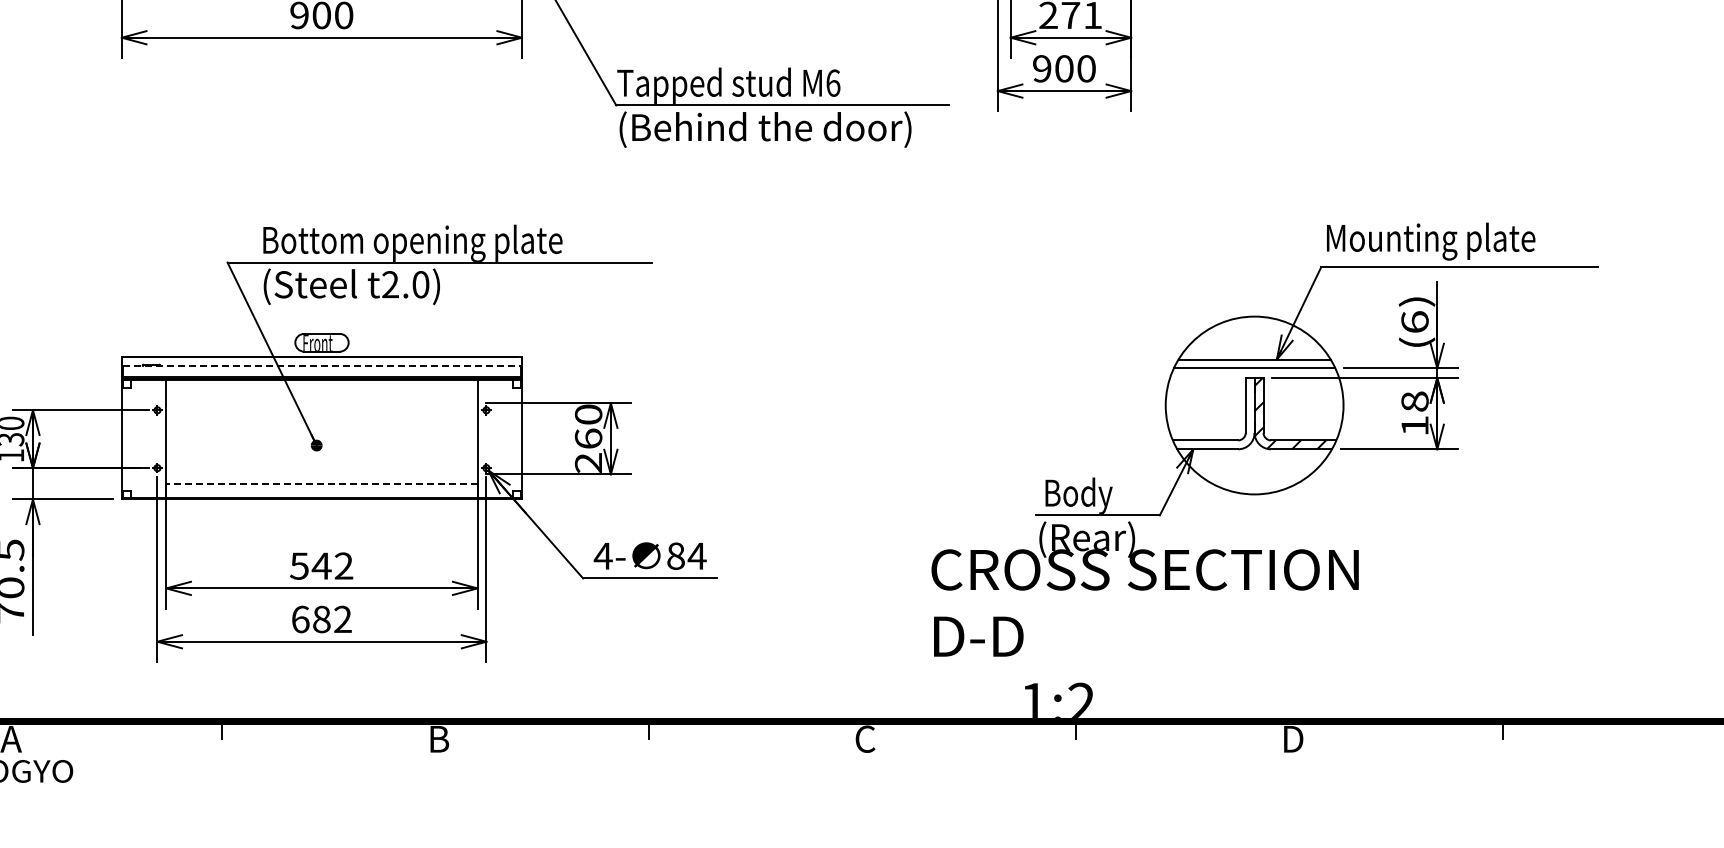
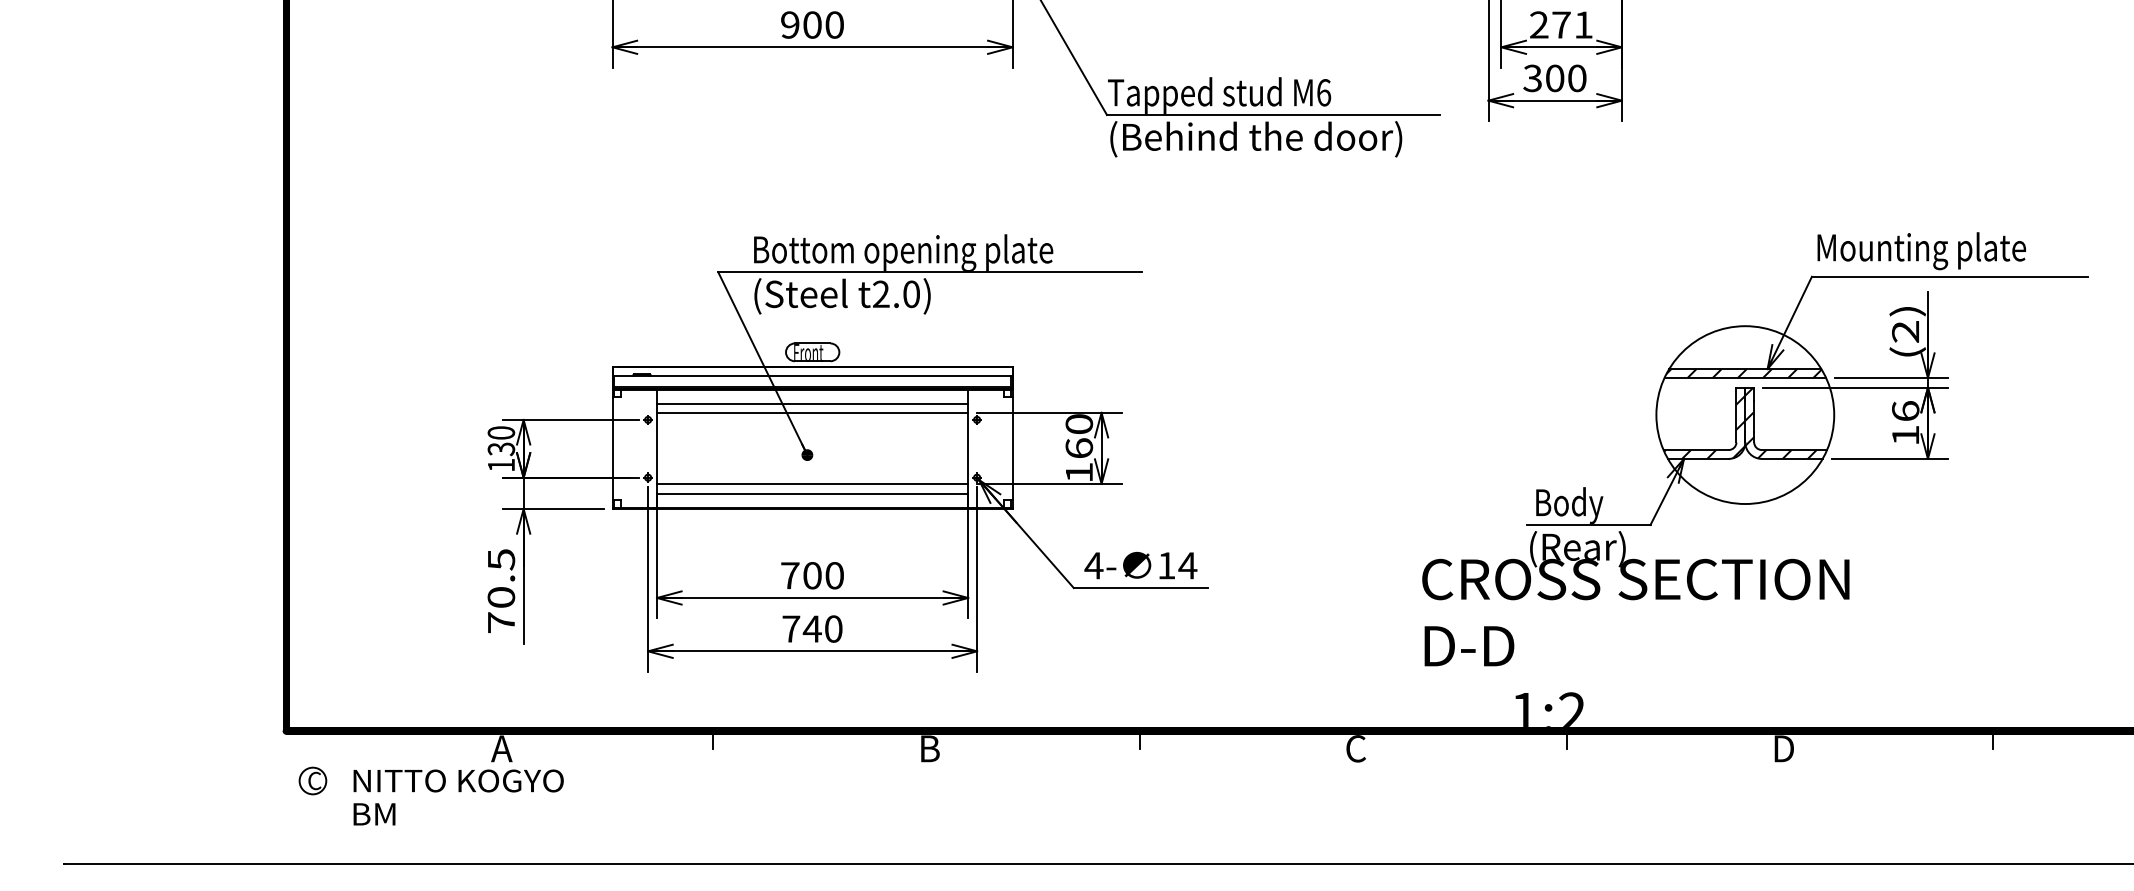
text: (1041, 68) -> (1532, 78), 900 -> 300
text: (1414, 321) -> (1905, 331), (6) -> (2)
hatch: (1252, 363) -> (1743, 373), added
line: (321, 365) -> (812, 375), dashed -> solid
line: (321, 394) -> (812, 404), added
text: (1414, 401) -> (1905, 411), 18 -> 16
line: (321, 402) -> (812, 412), added
hatch: (1213, 416) -> (1704, 426), added
text: (587, 462) -> (1078, 472), 260 -> 160
line: (321, 473) -> (812, 483), added
line: (321, 483) -> (812, 493), dashed -> solid
text: (675, 555) -> (1166, 565), 84 -> 14
text: (320, 565) -> (811, 575), 542 -> 700
text: (321, 618) -> (812, 628), 682 -> 740

